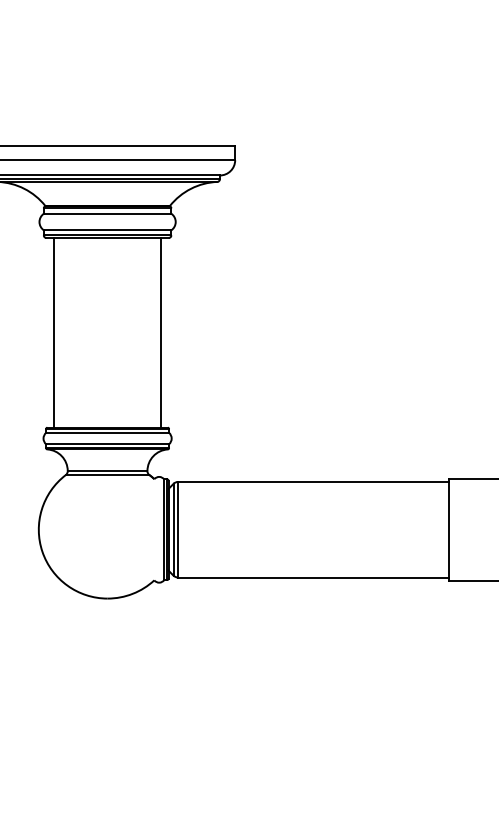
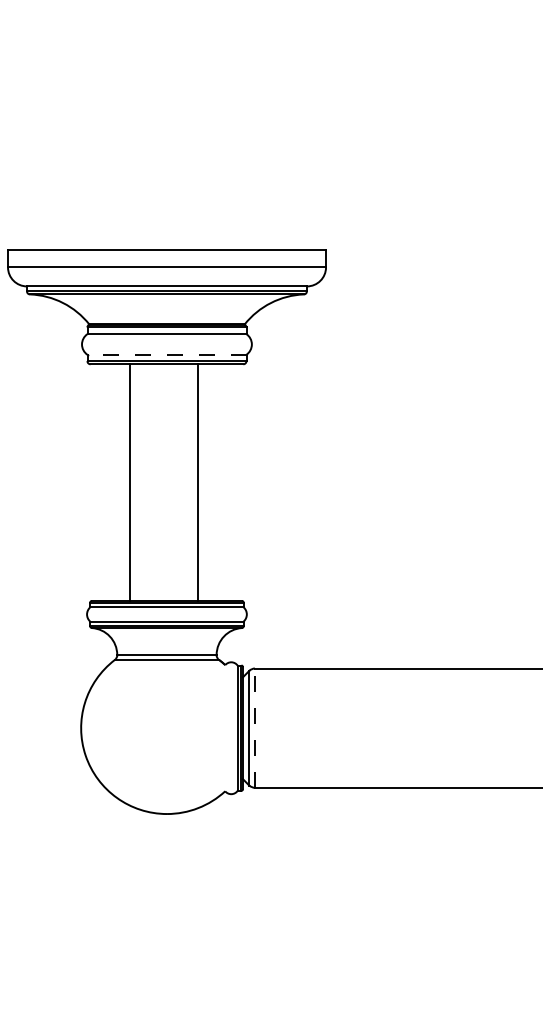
line: (107, 230) -> (166, 355), solid -> dashed
line: (53, 332) -> (129, 482), moved
line: (161, 332) -> (197, 482), moved
line: (178, 529) -> (255, 727), solid -> dashed

